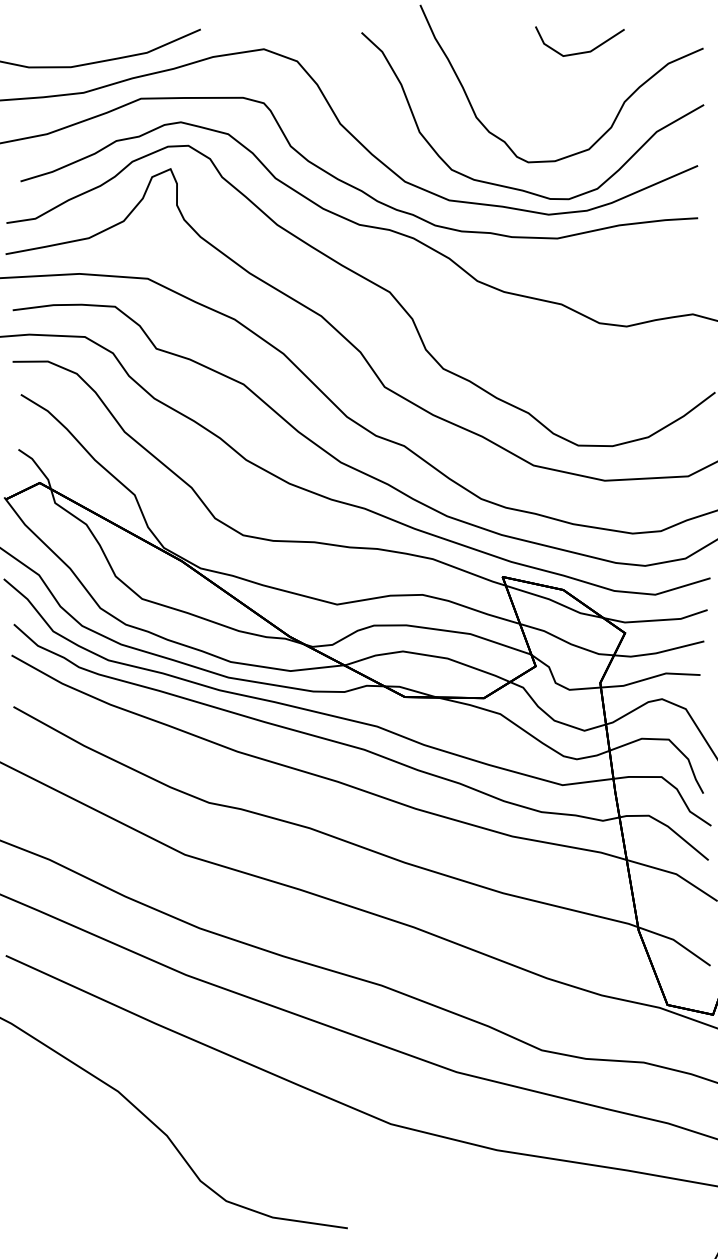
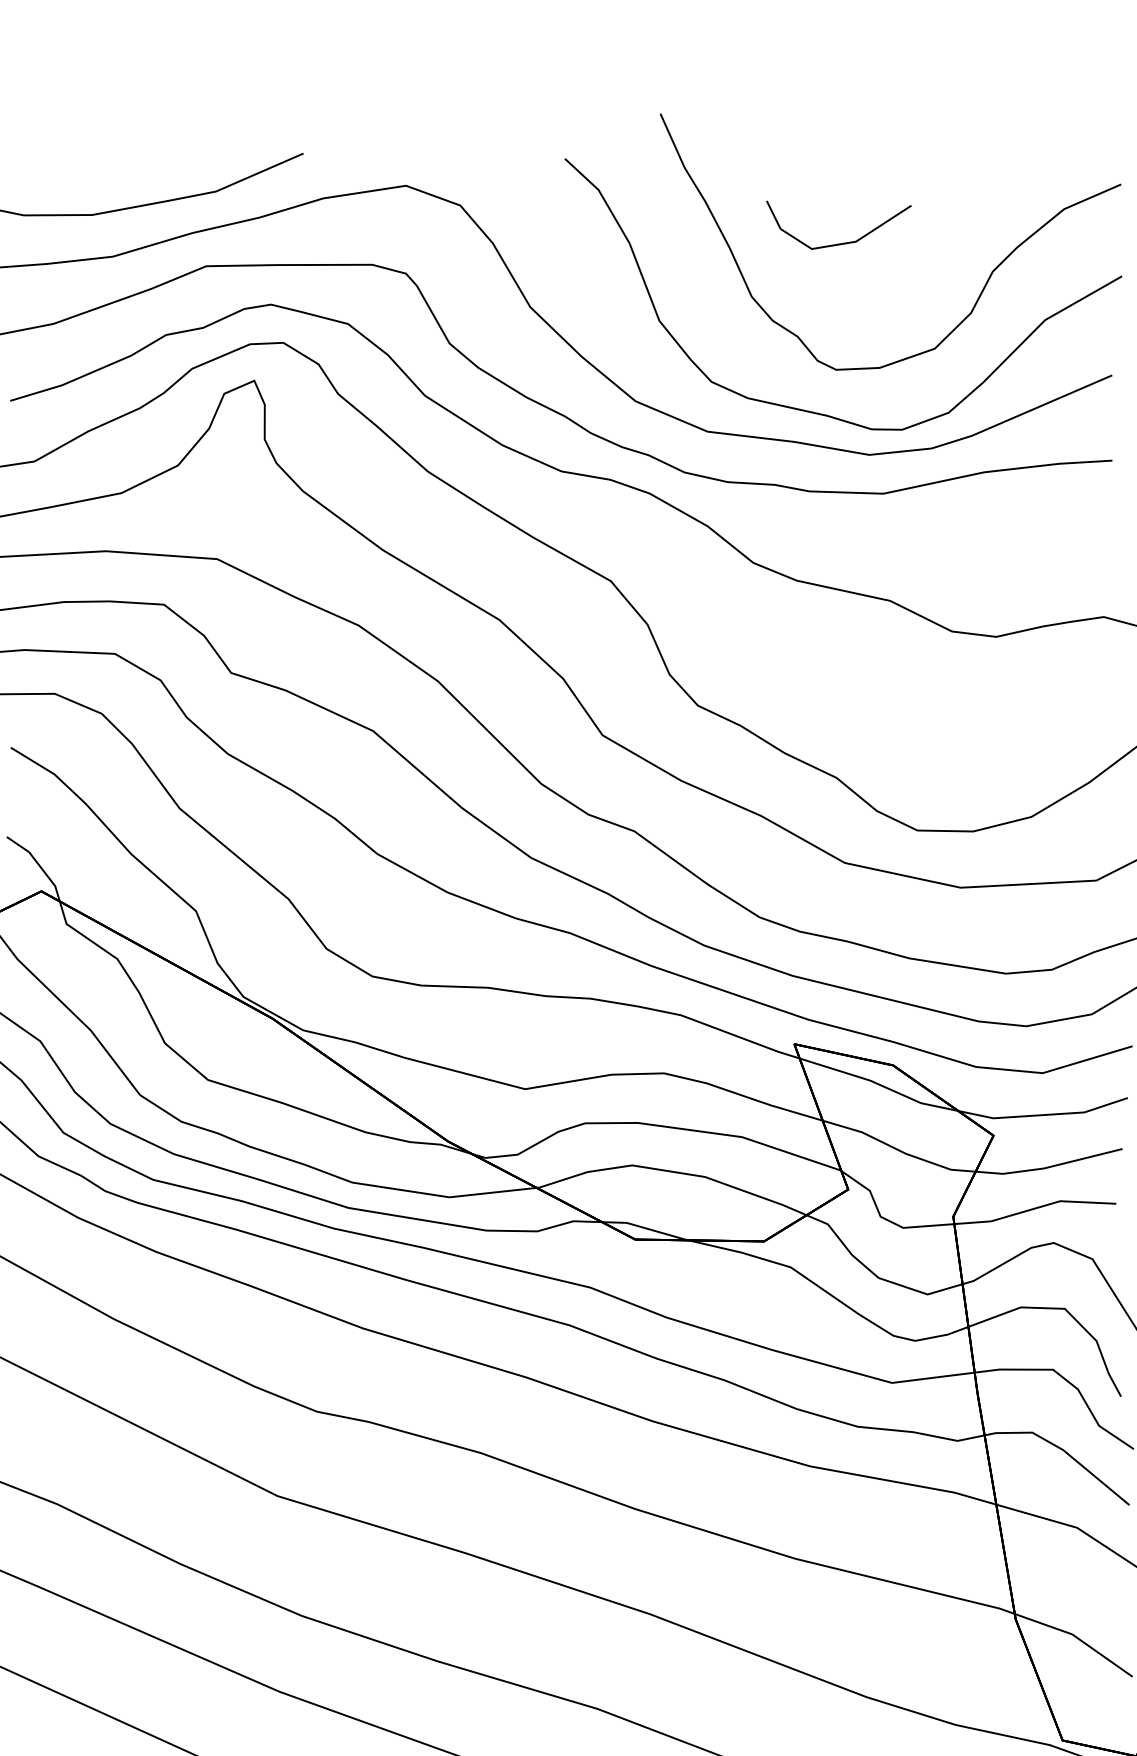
line: (583, 51) -> (844, 241), moved

